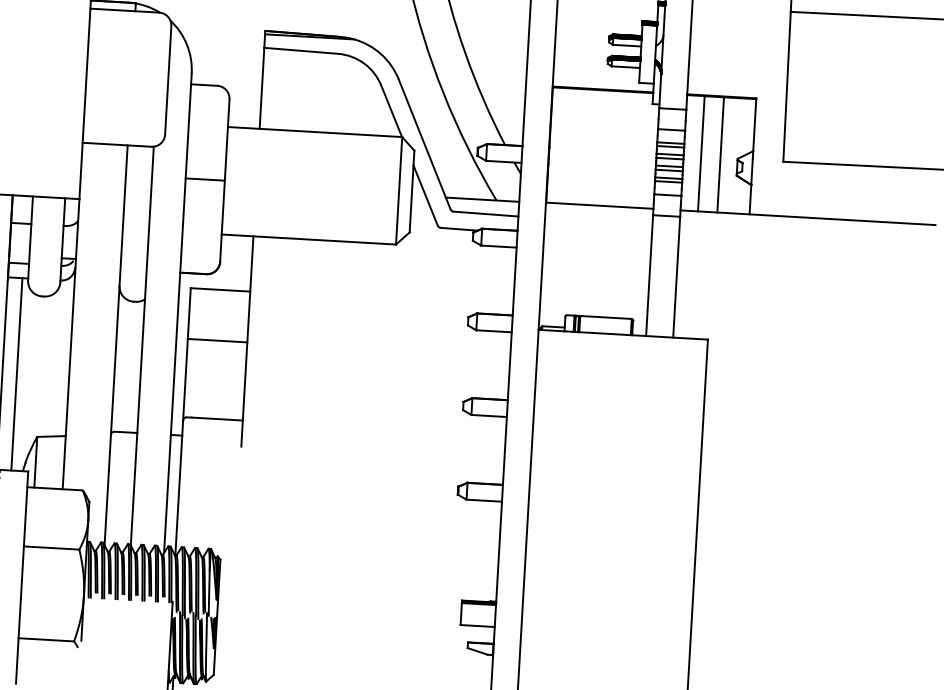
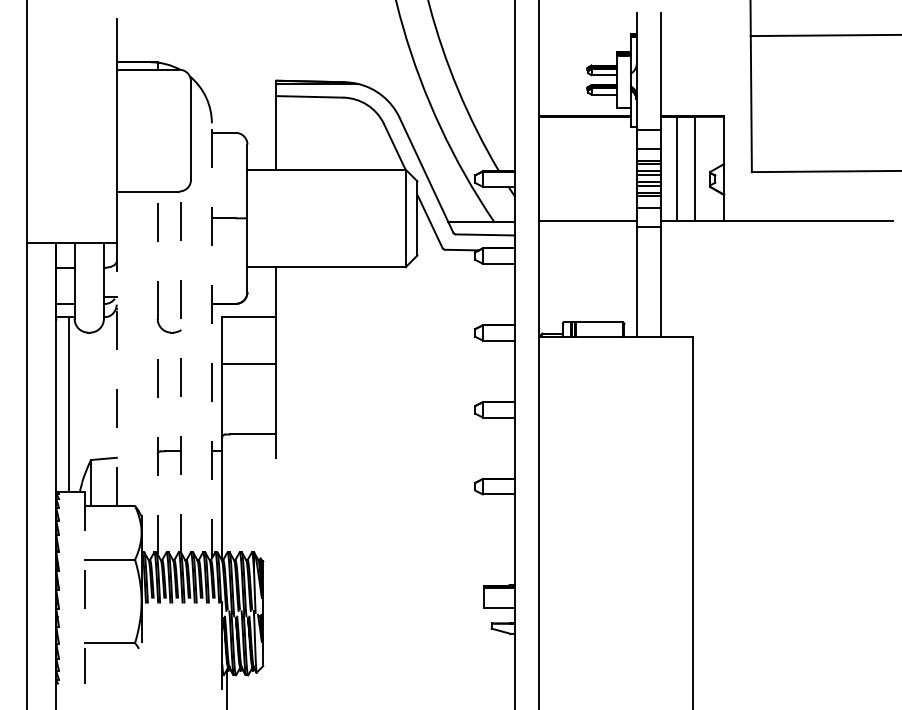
line: (177, 312) -> (211, 340), solid -> dashed
line: (70, 344) -> (116, 374), solid -> dashed
line: (115, 344) -> (157, 372), solid -> dashed
line: (142, 346) -> (181, 372), solid -> dashed
line: (21, 577) -> (84, 588), solid -> dashed

